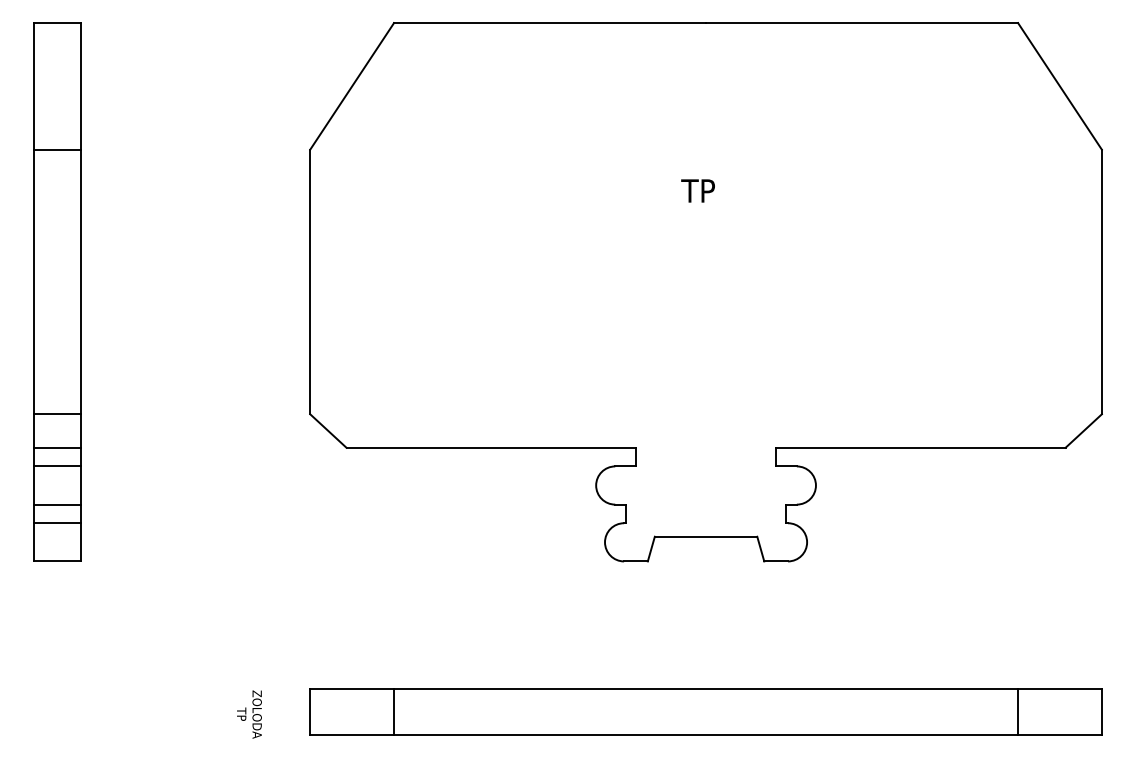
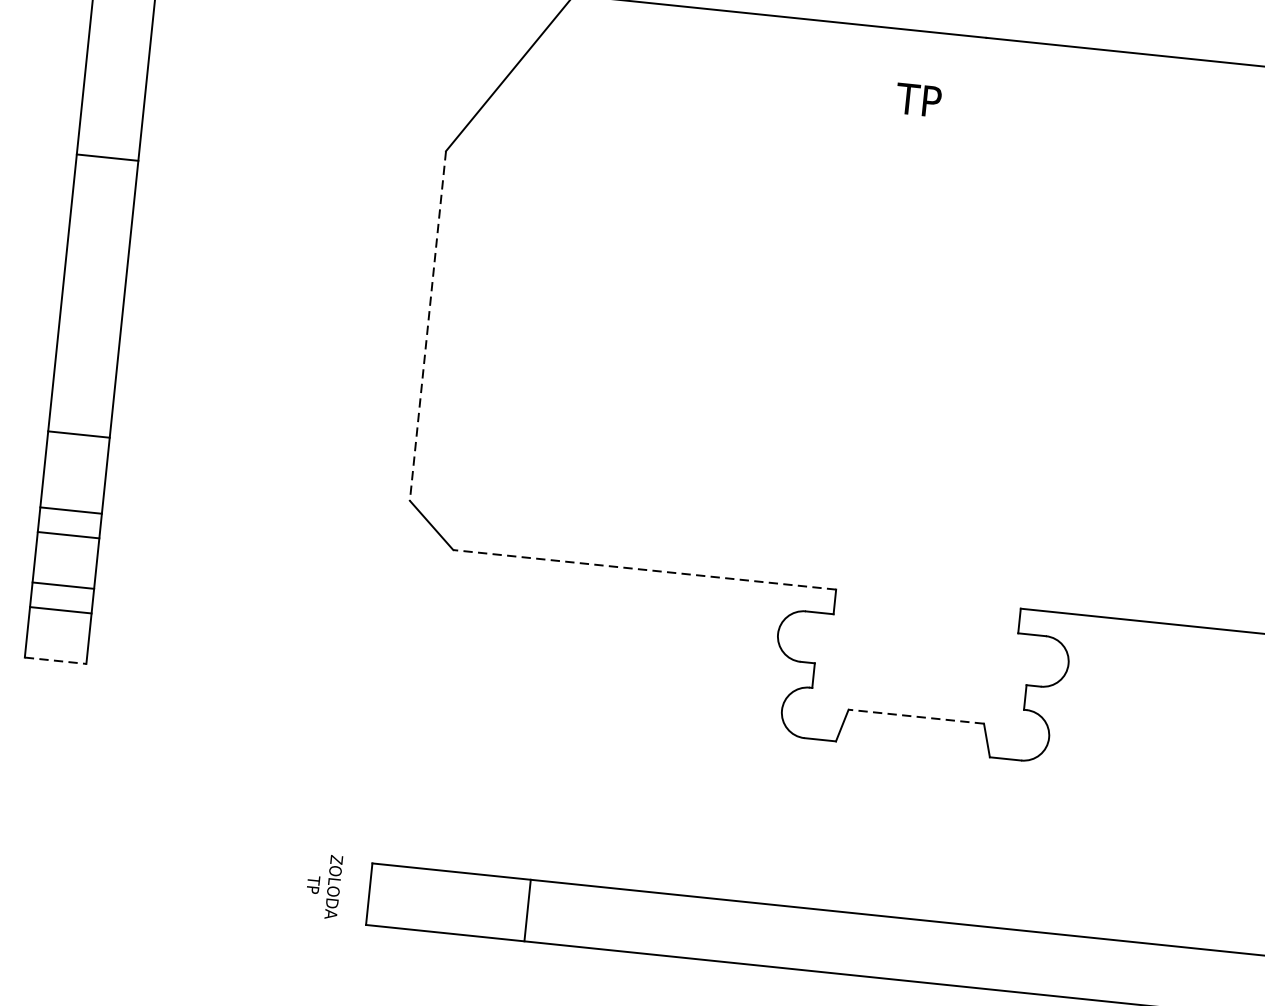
line: (57, 149) -> (107, 157), moved
text: (697, 190) -> (917, 99), moved
line: (310, 282) -> (428, 326), solid -> dashed
line: (57, 414) -> (79, 434), moved
line: (491, 447) -> (644, 569), solid -> dashed
line: (705, 536) -> (915, 716), solid -> dashed
line: (57, 561) -> (55, 660), solid -> dashed
line: (394, 711) -> (528, 910), moved
text: (249, 714) -> (323, 886), moved

